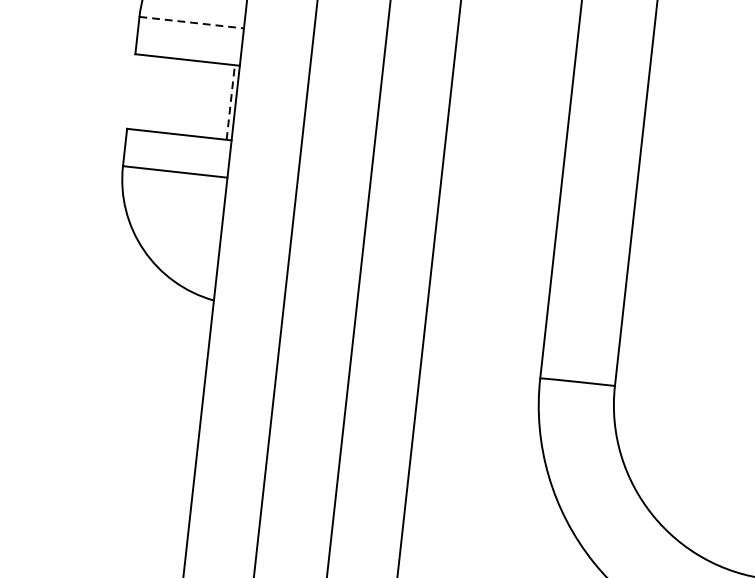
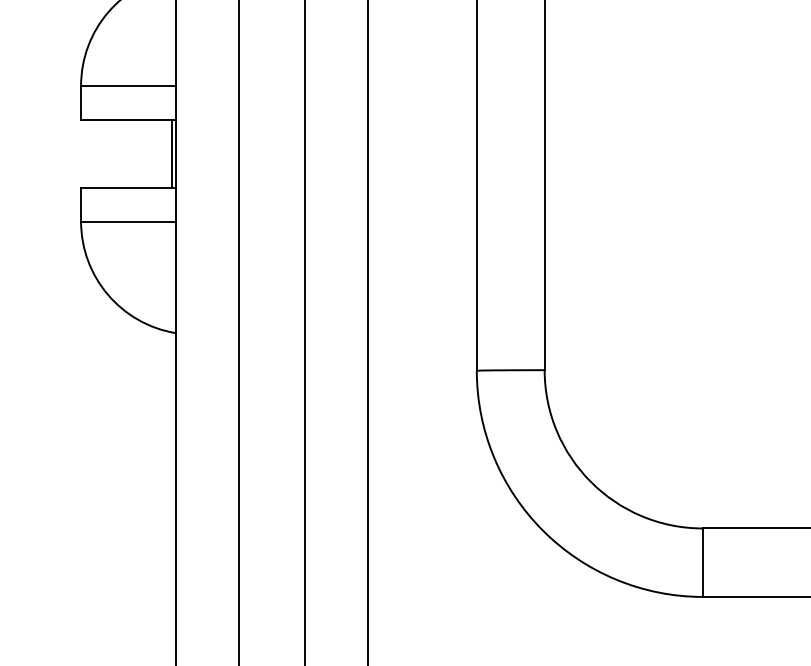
line: (192, 22) -> (129, 85), dashed -> solid
line: (230, 102) -> (171, 153), dashed -> solid

